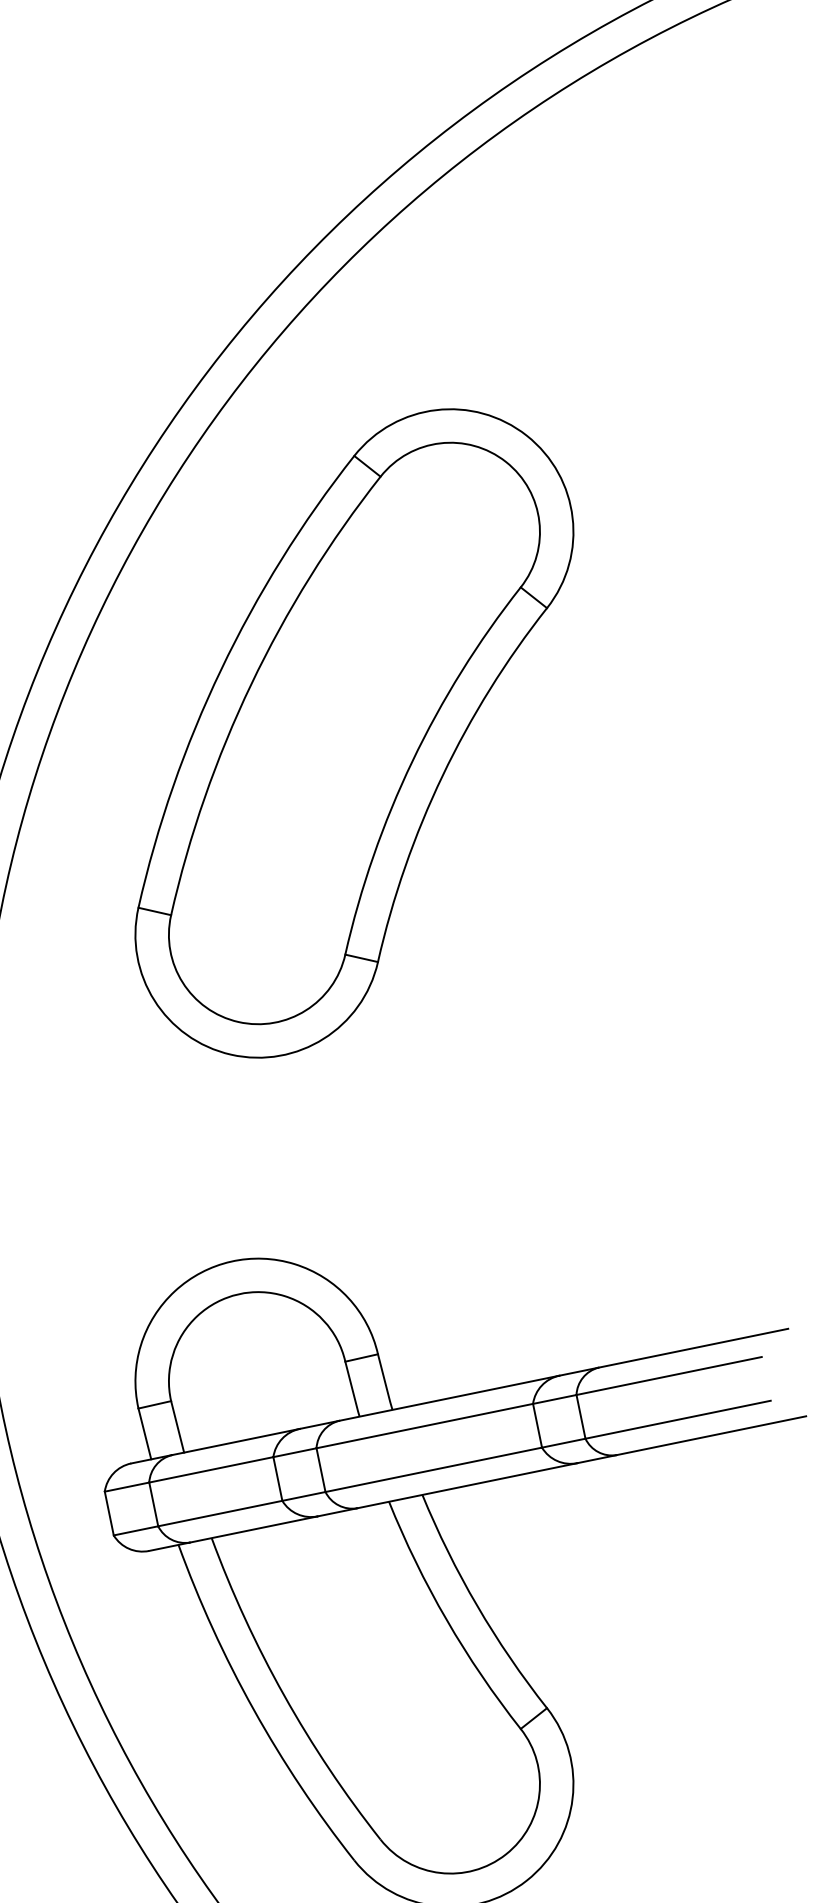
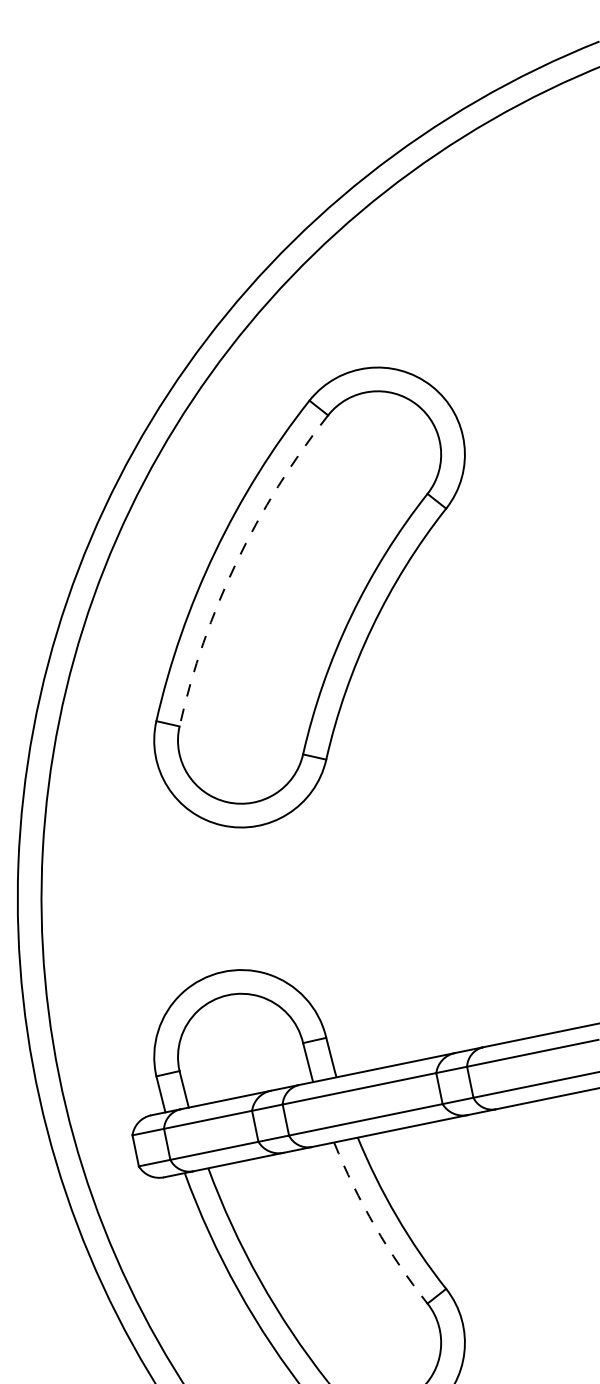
arc: (251, 684) -> (236, 562), solid -> dashed
arc: (447, 1620) -> (375, 1226), solid -> dashed

